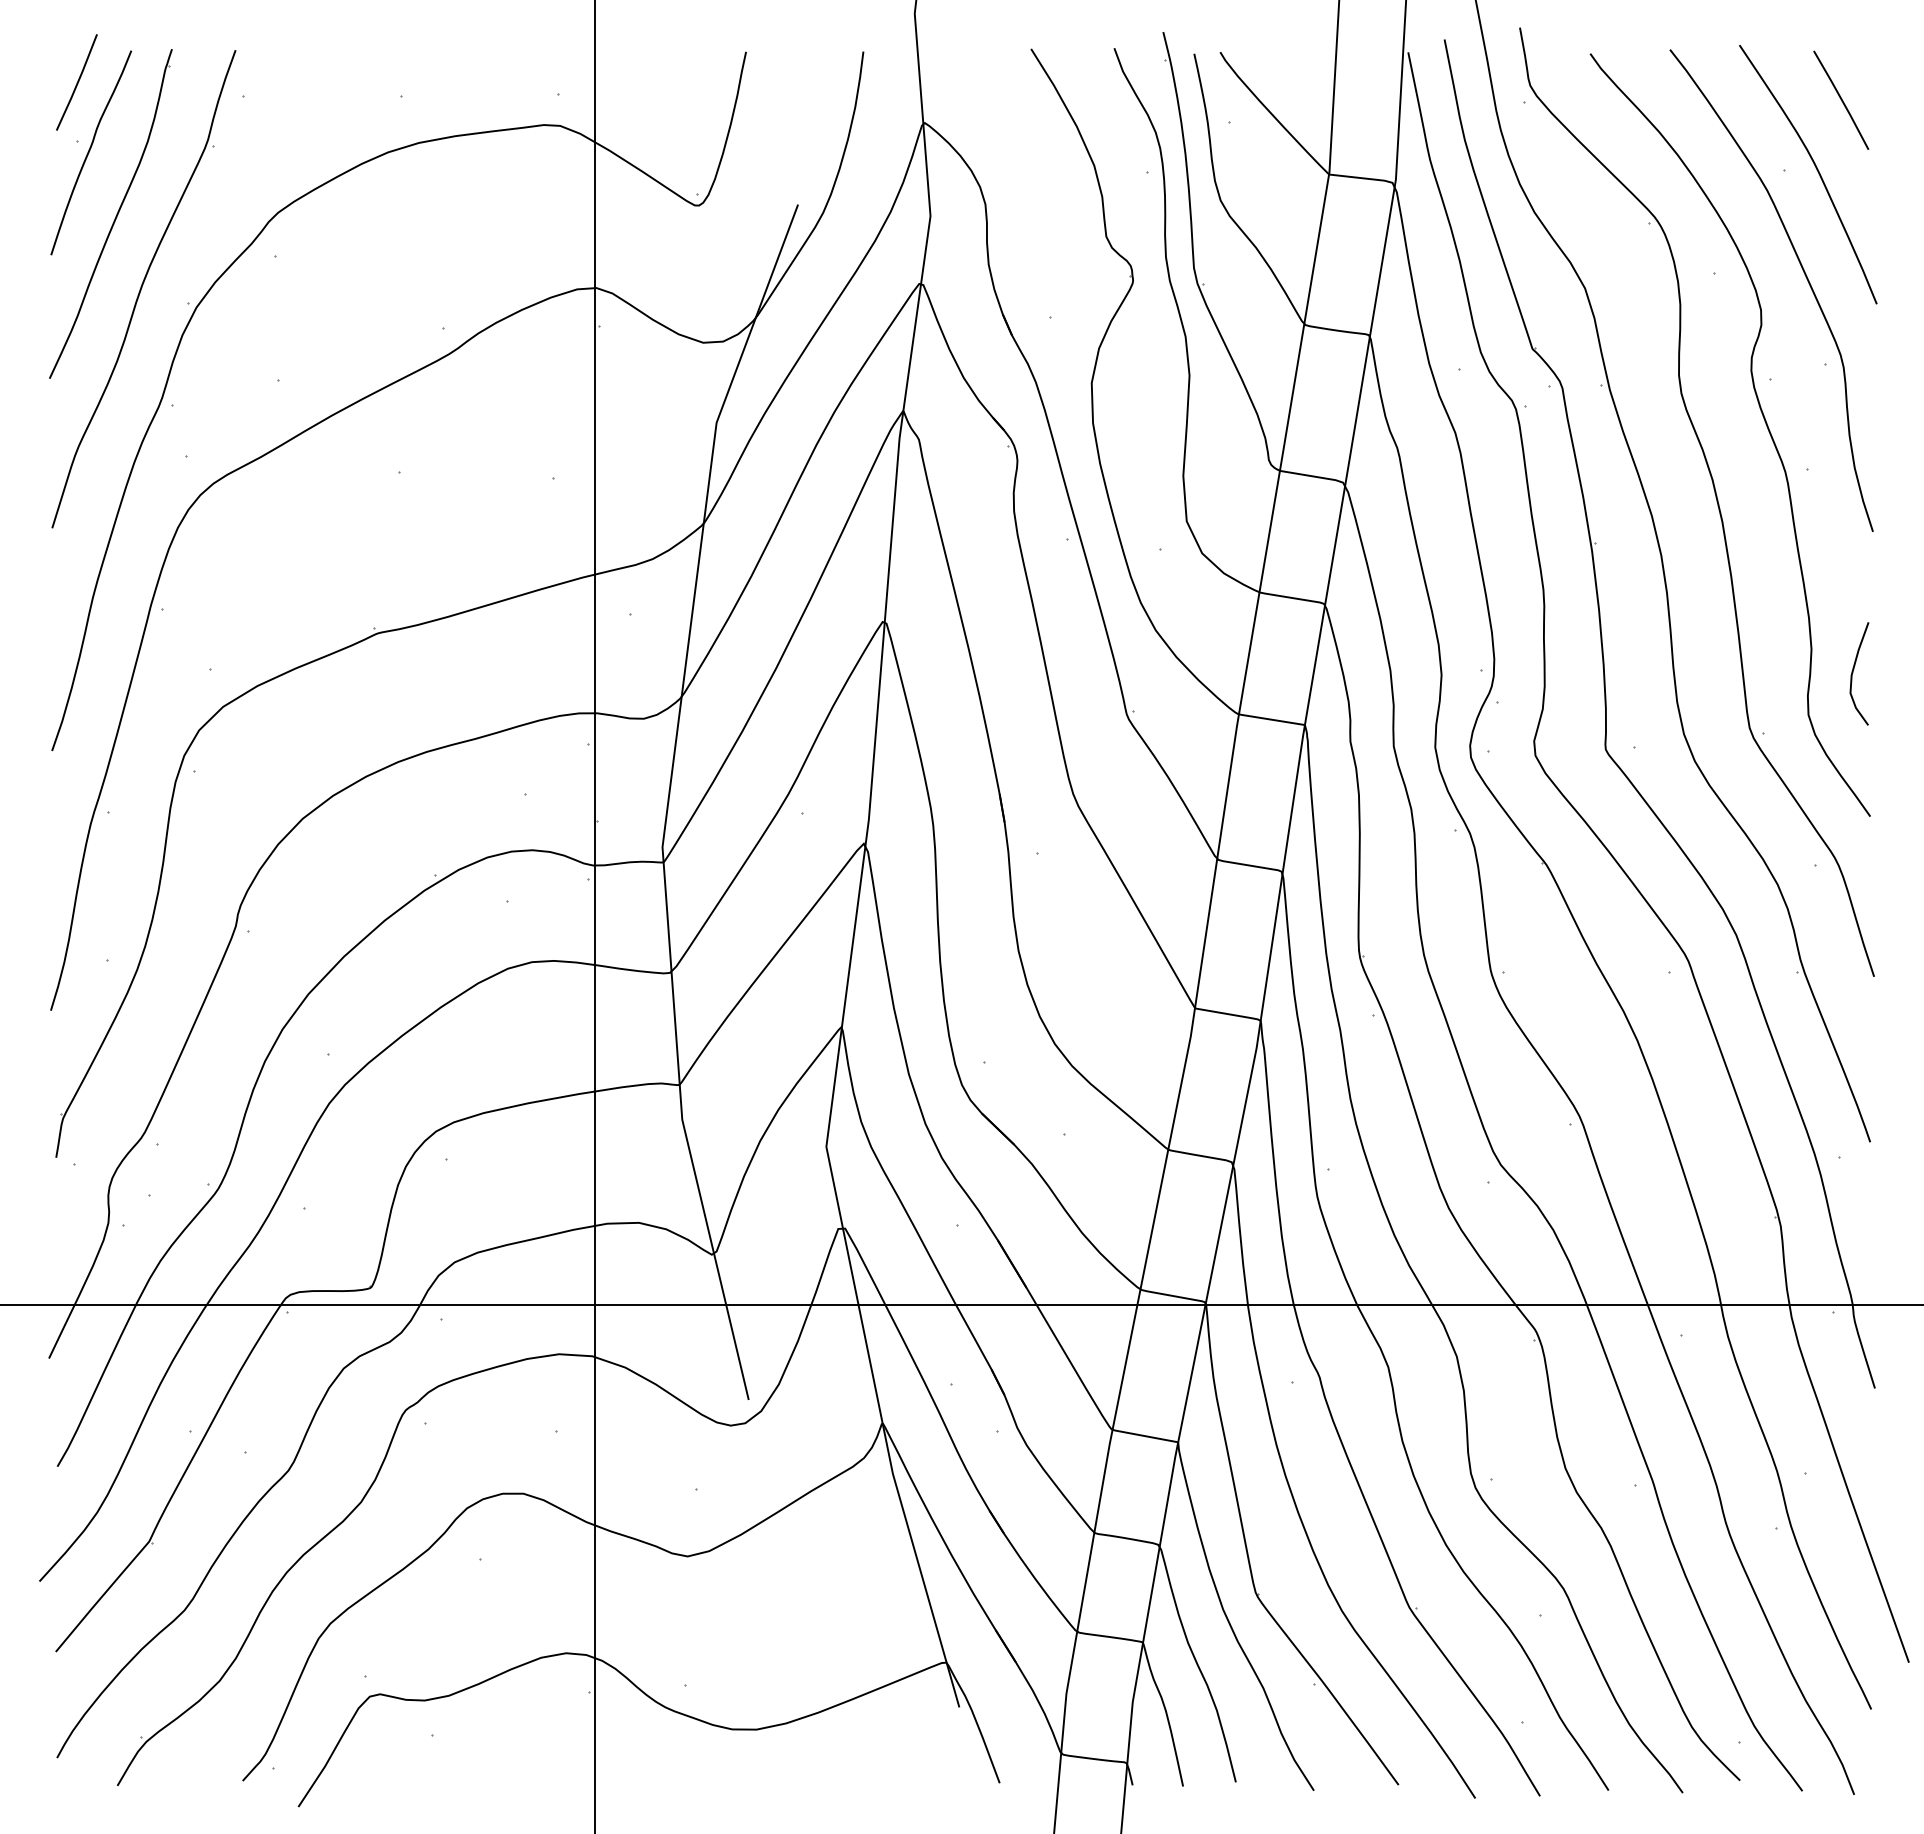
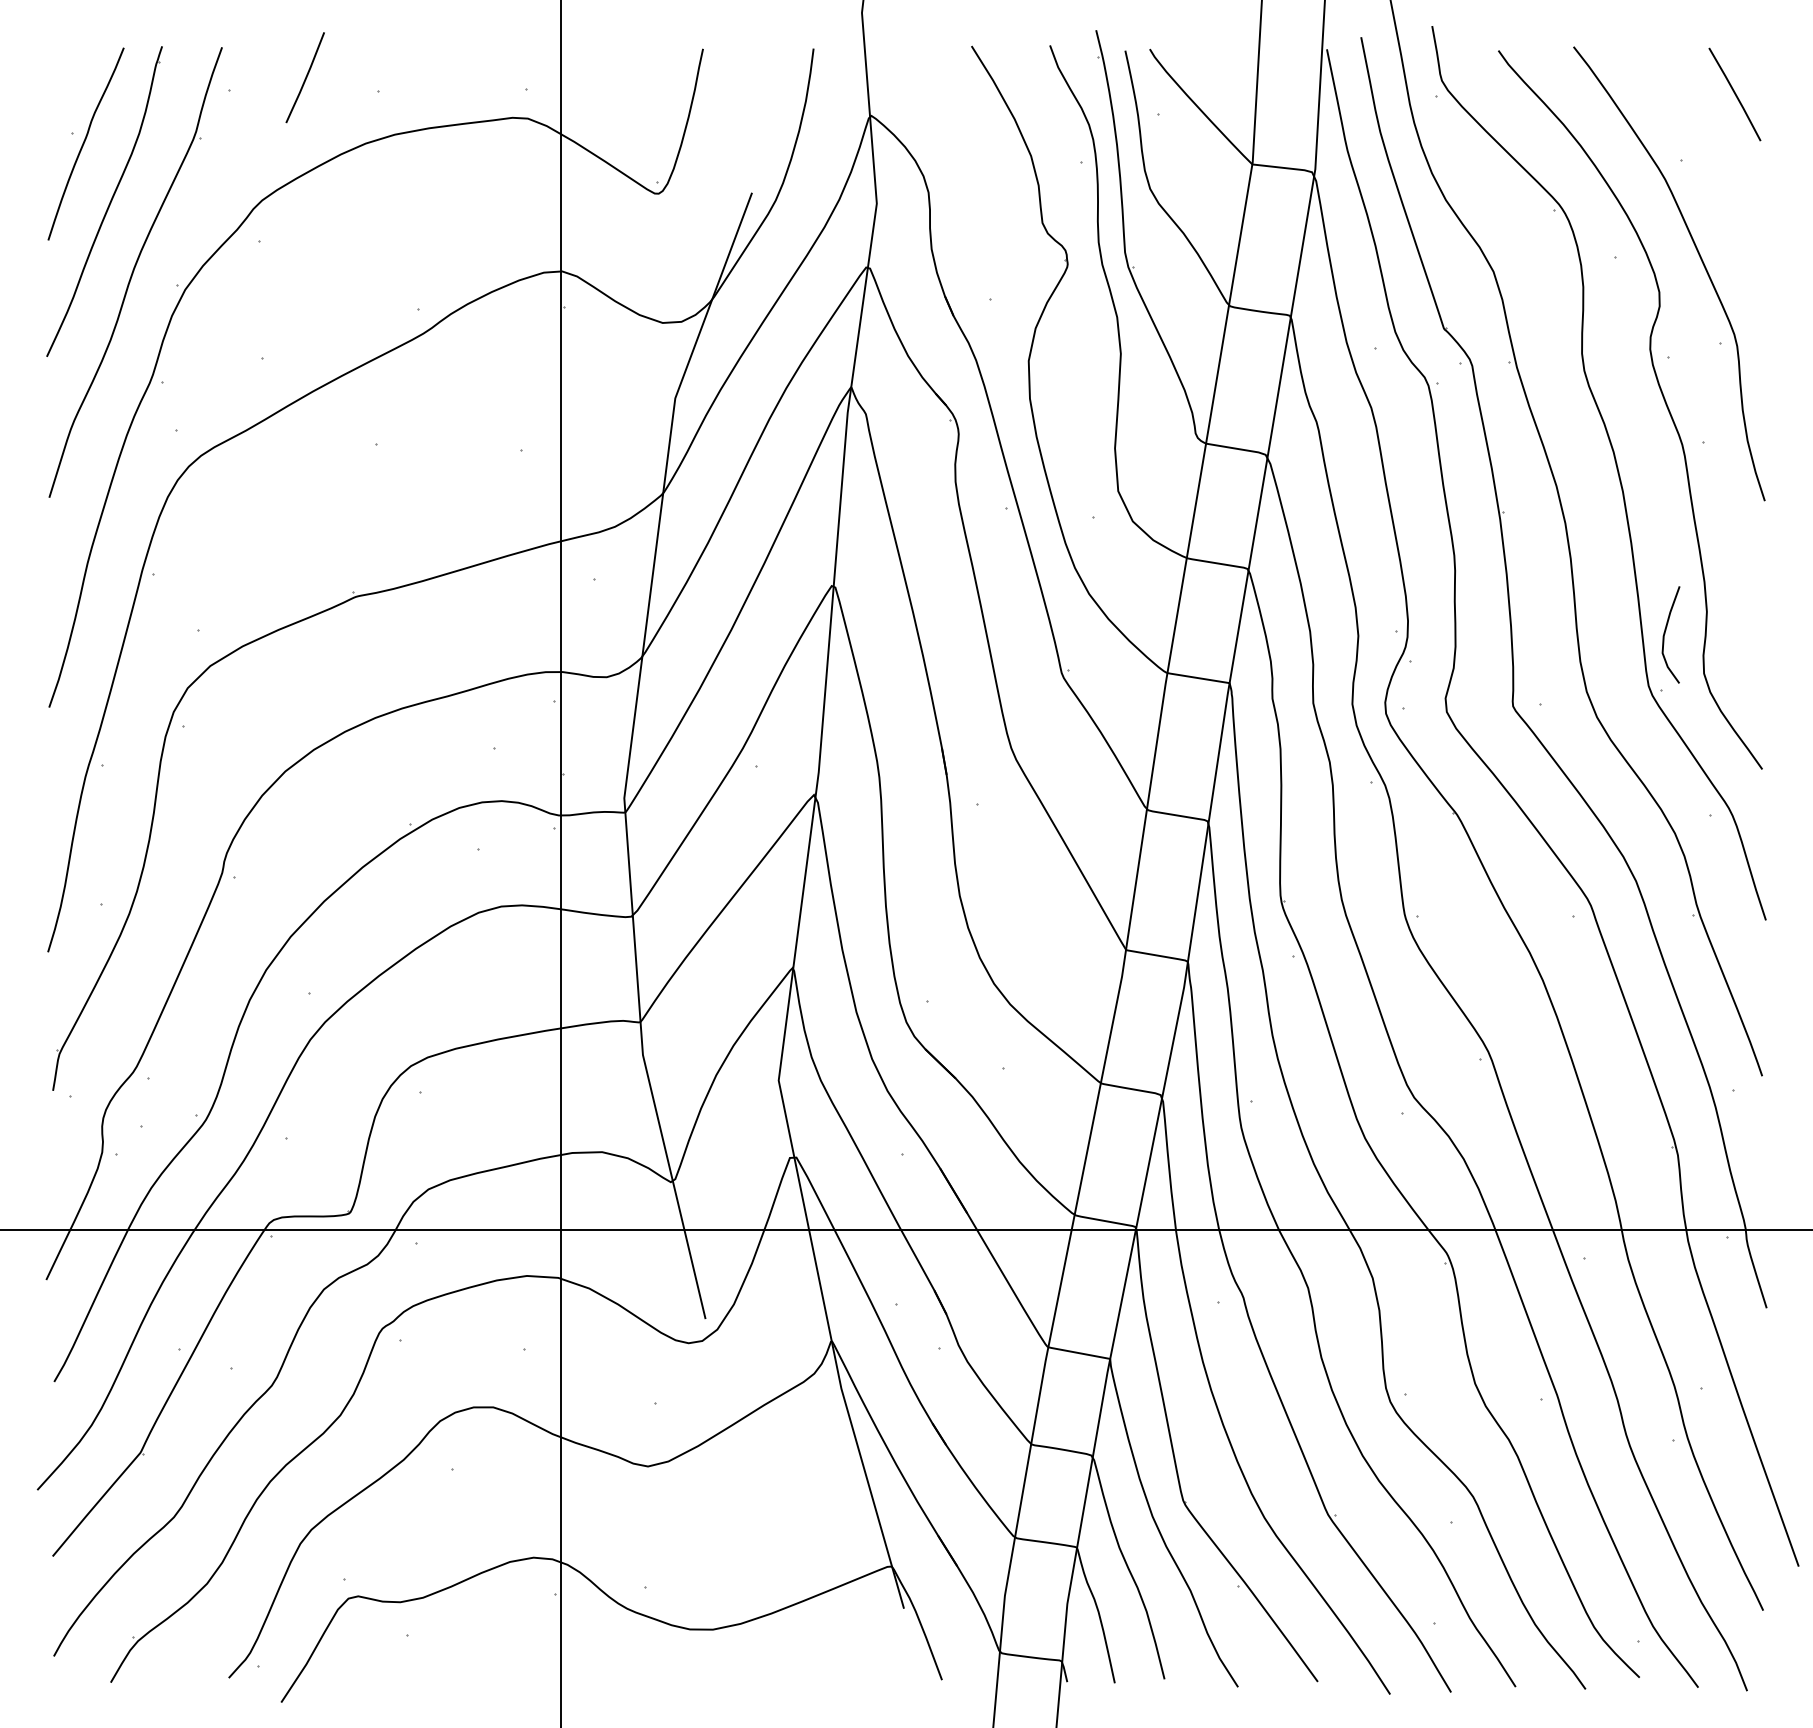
line: (76, 82) -> (304, 77), moved
curve: (1816, 170) -> (1711, 160), removed
curve: (1853, 673) -> (1665, 634), moved

